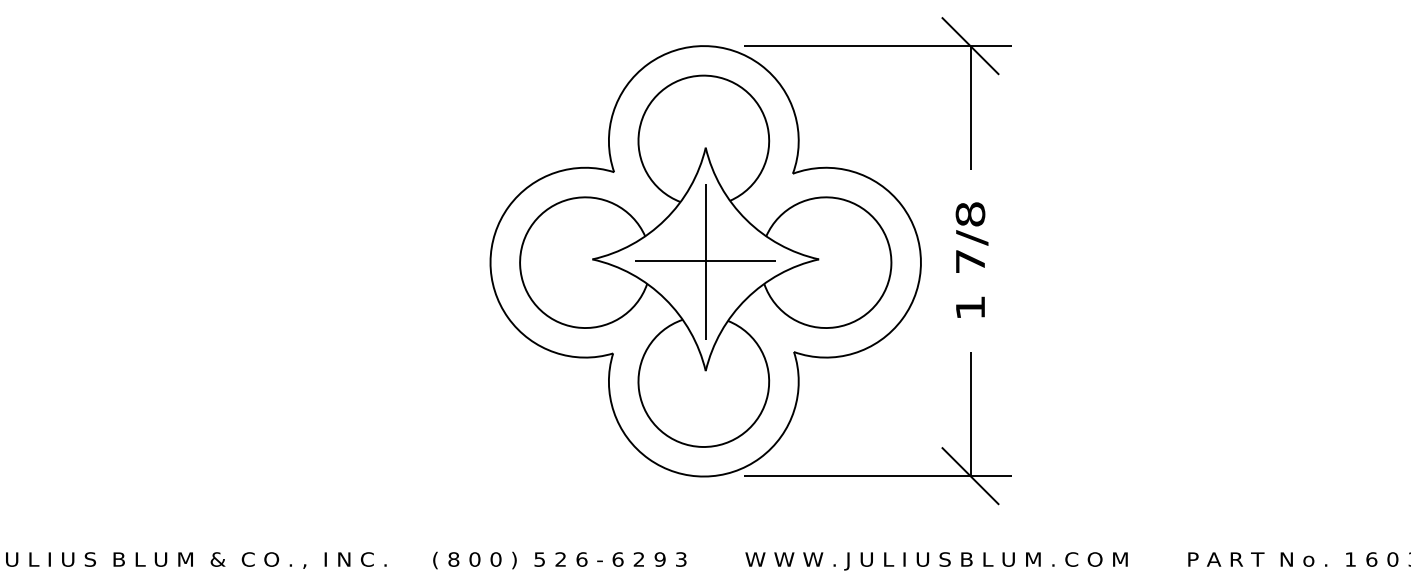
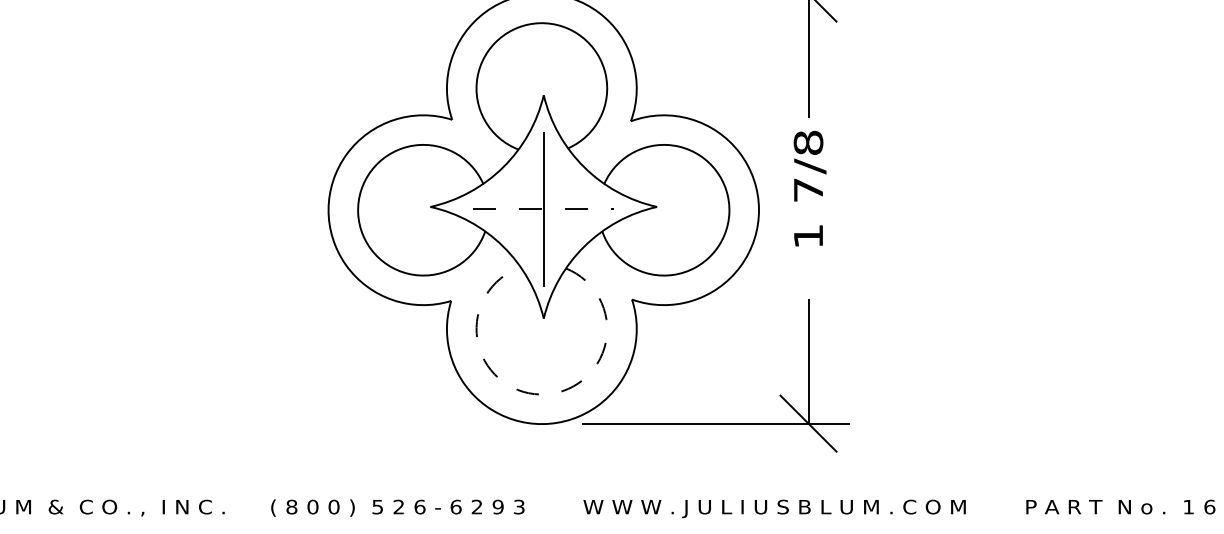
text: (971, 259) -> (809, 188), moved
line: (705, 261) -> (543, 209), solid -> dashed
arc: (702, 446) -> (540, 394), solid -> dashed

